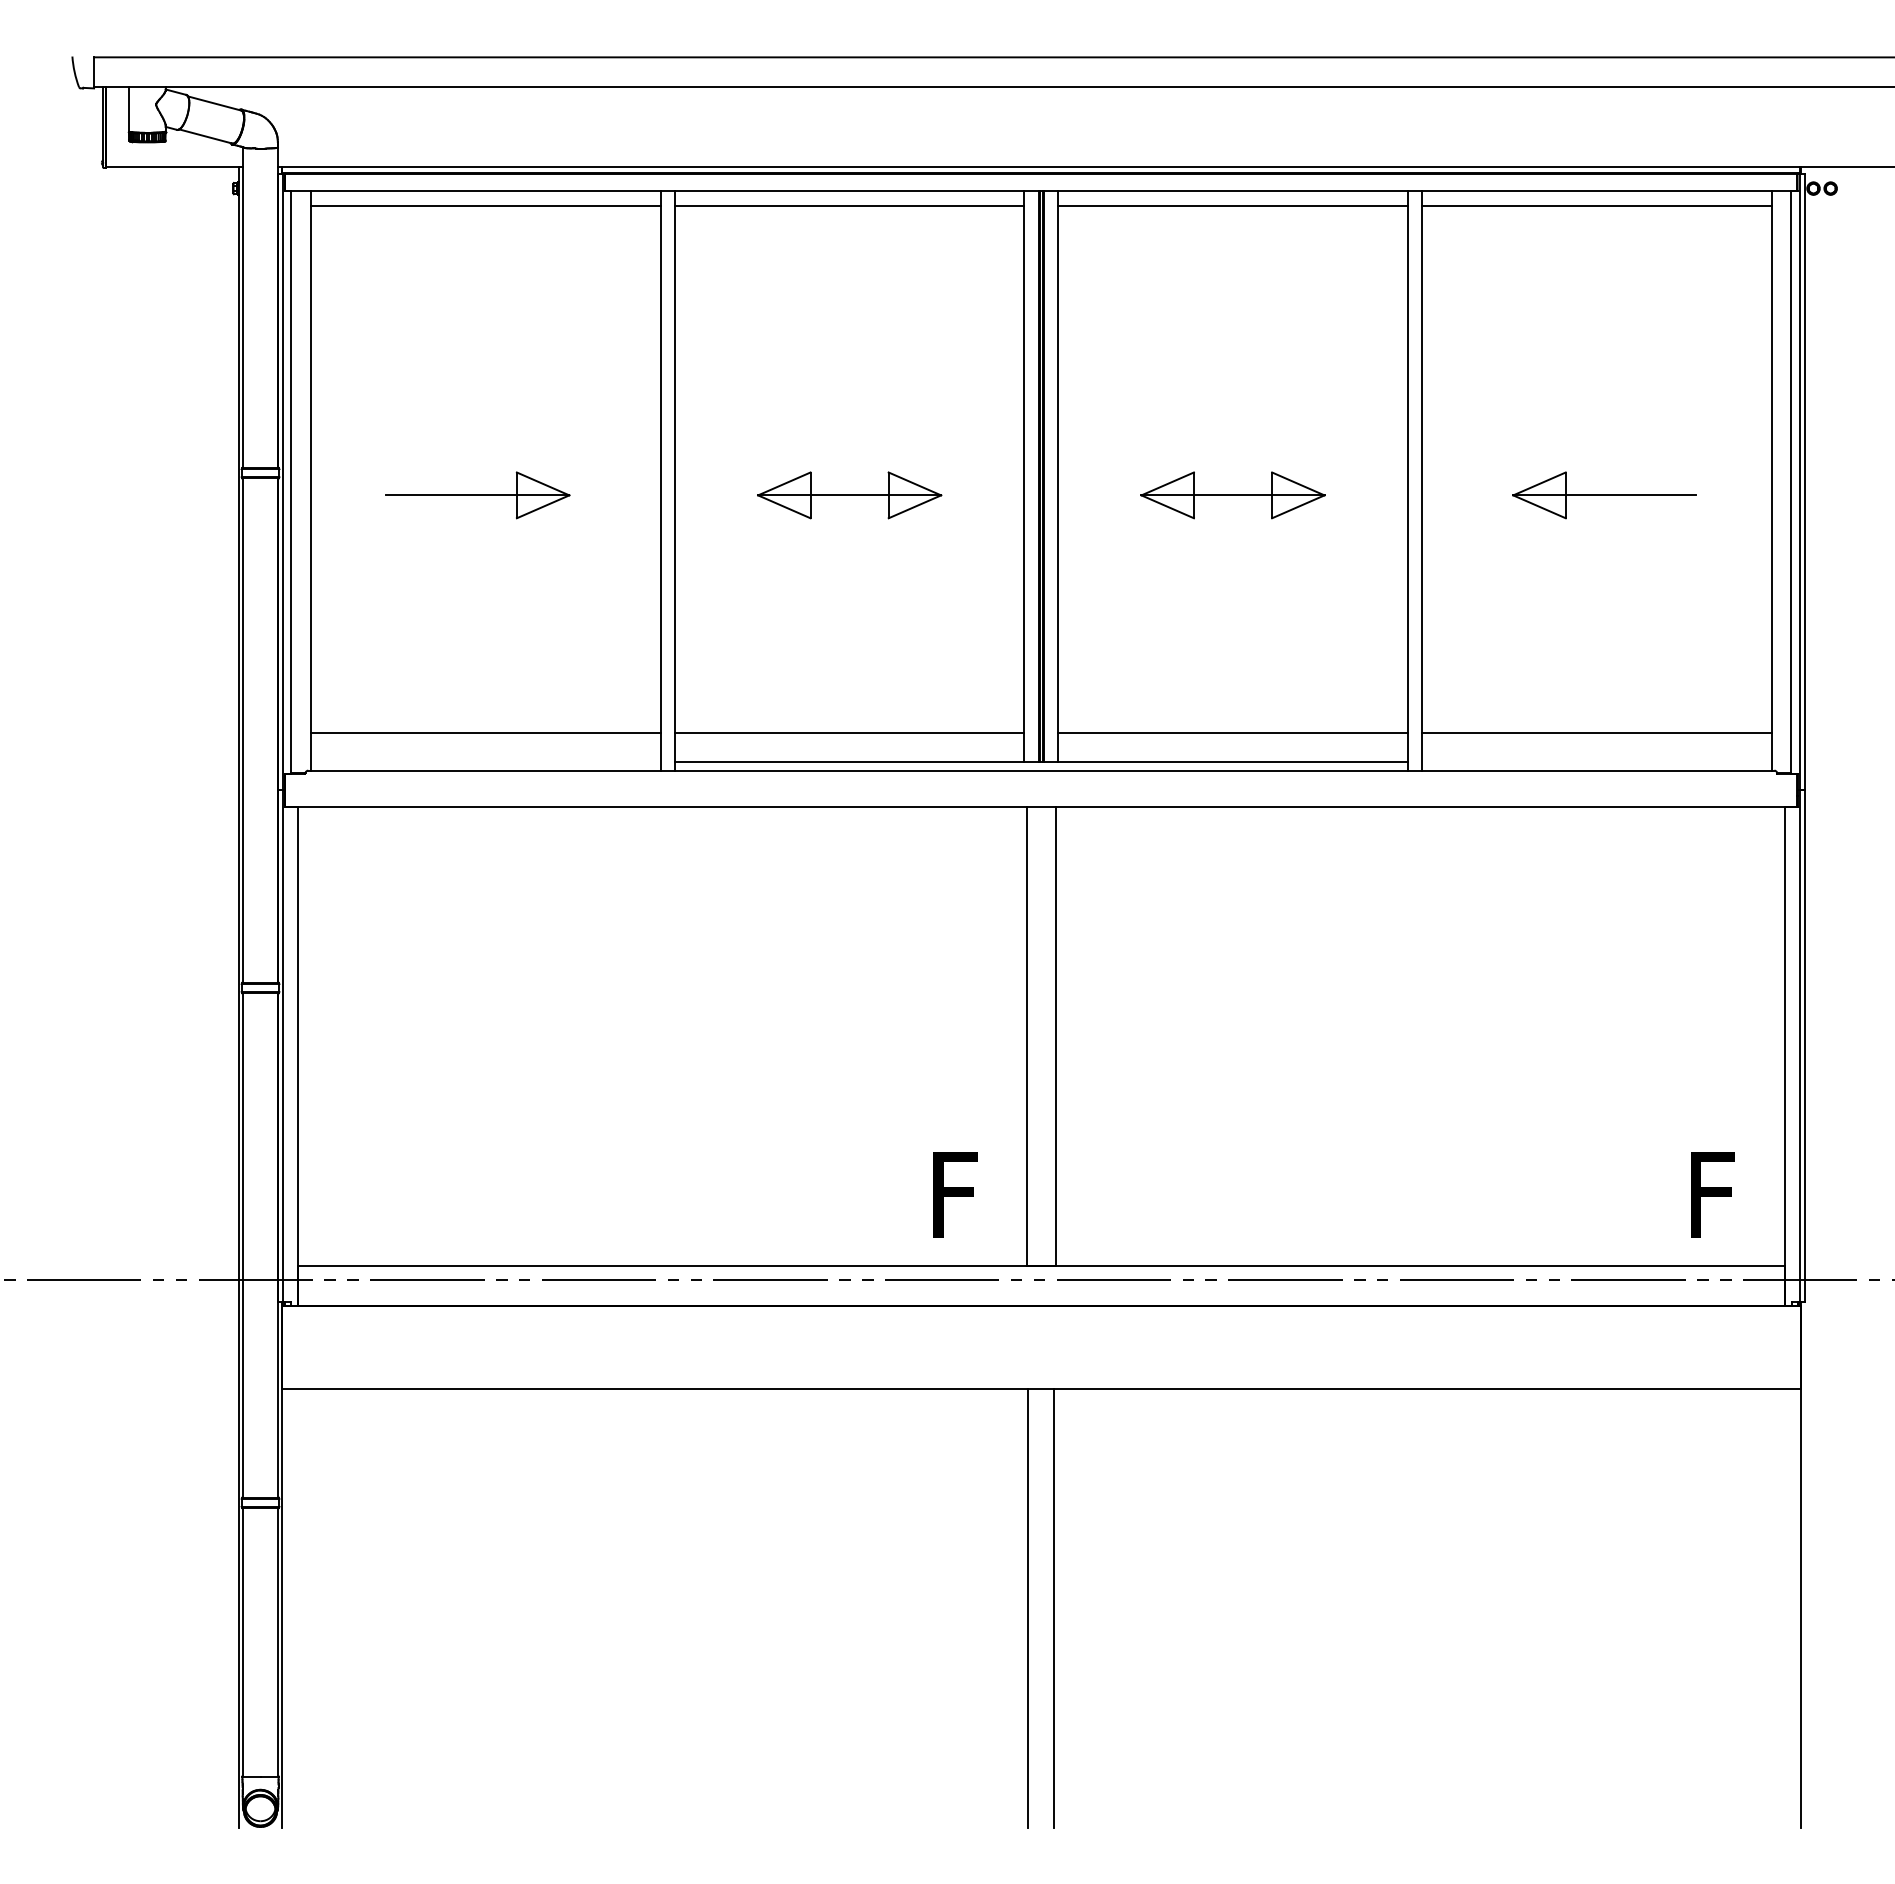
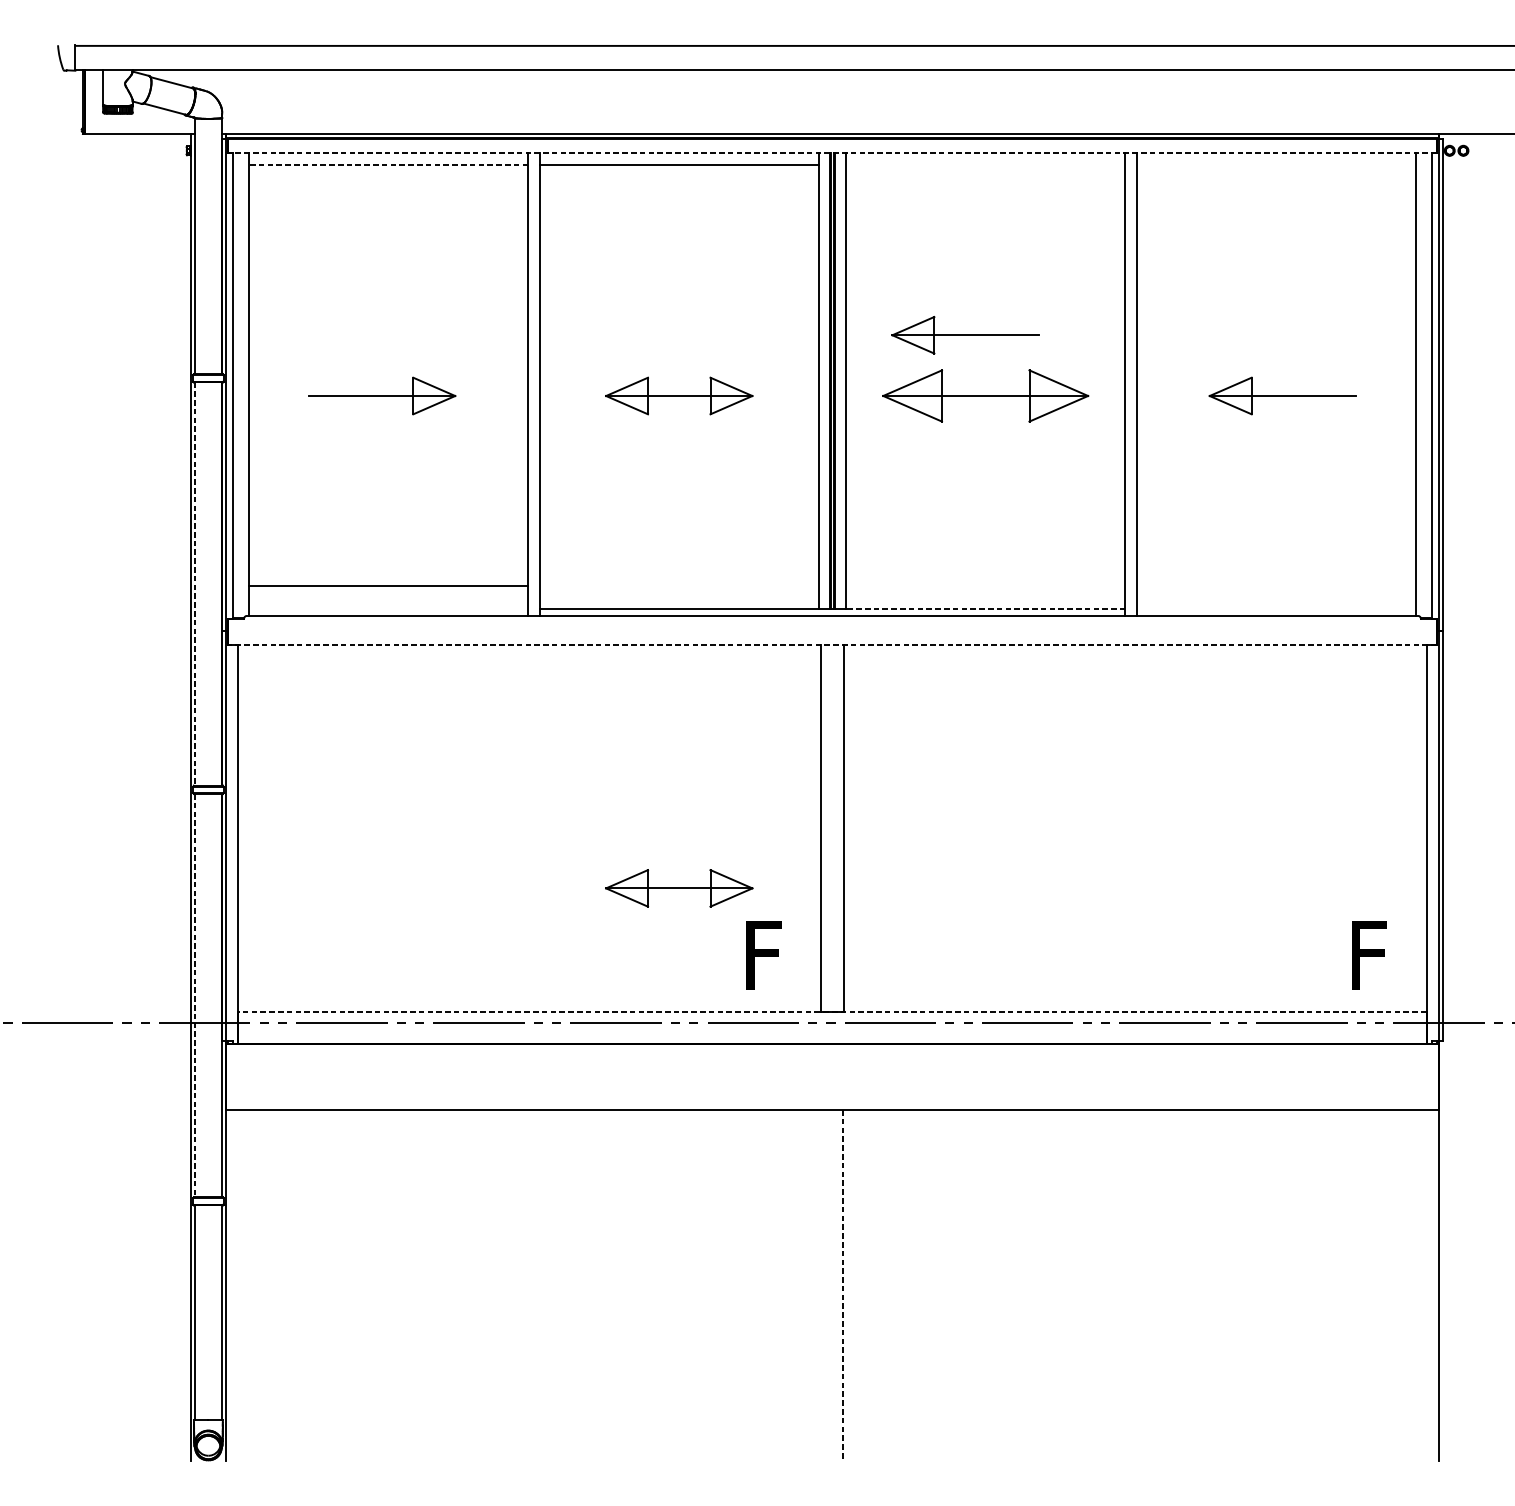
line: (1041, 190) -> (832, 152), solid -> dashed
line: (485, 206) -> (388, 165), solid -> dashed
line: (1232, 206) -> (985, 165), removed
line: (1596, 206) -> (1276, 165), removed
part: (1207, 419) -> (965, 335), added
part: (1232, 495) -> (985, 396), size x1.4
line: (243, 731) -> (194, 584), solid -> dashed
line: (849, 732) -> (679, 585), removed
line: (1232, 732) -> (985, 585), removed
line: (1596, 732) -> (1276, 585), removed
line: (1233, 762) -> (986, 609), solid -> dashed
line: (1041, 806) -> (832, 644), solid -> dashed
part: (849, 1111) -> (679, 888), added
line: (243, 1245) -> (194, 995), solid -> dashed
line: (1040, 1265) -> (831, 1011), solid -> dashed
line: (1028, 1608) -> (822, 1285), removed
line: (1054, 1608) -> (843, 1285), solid -> dashed

